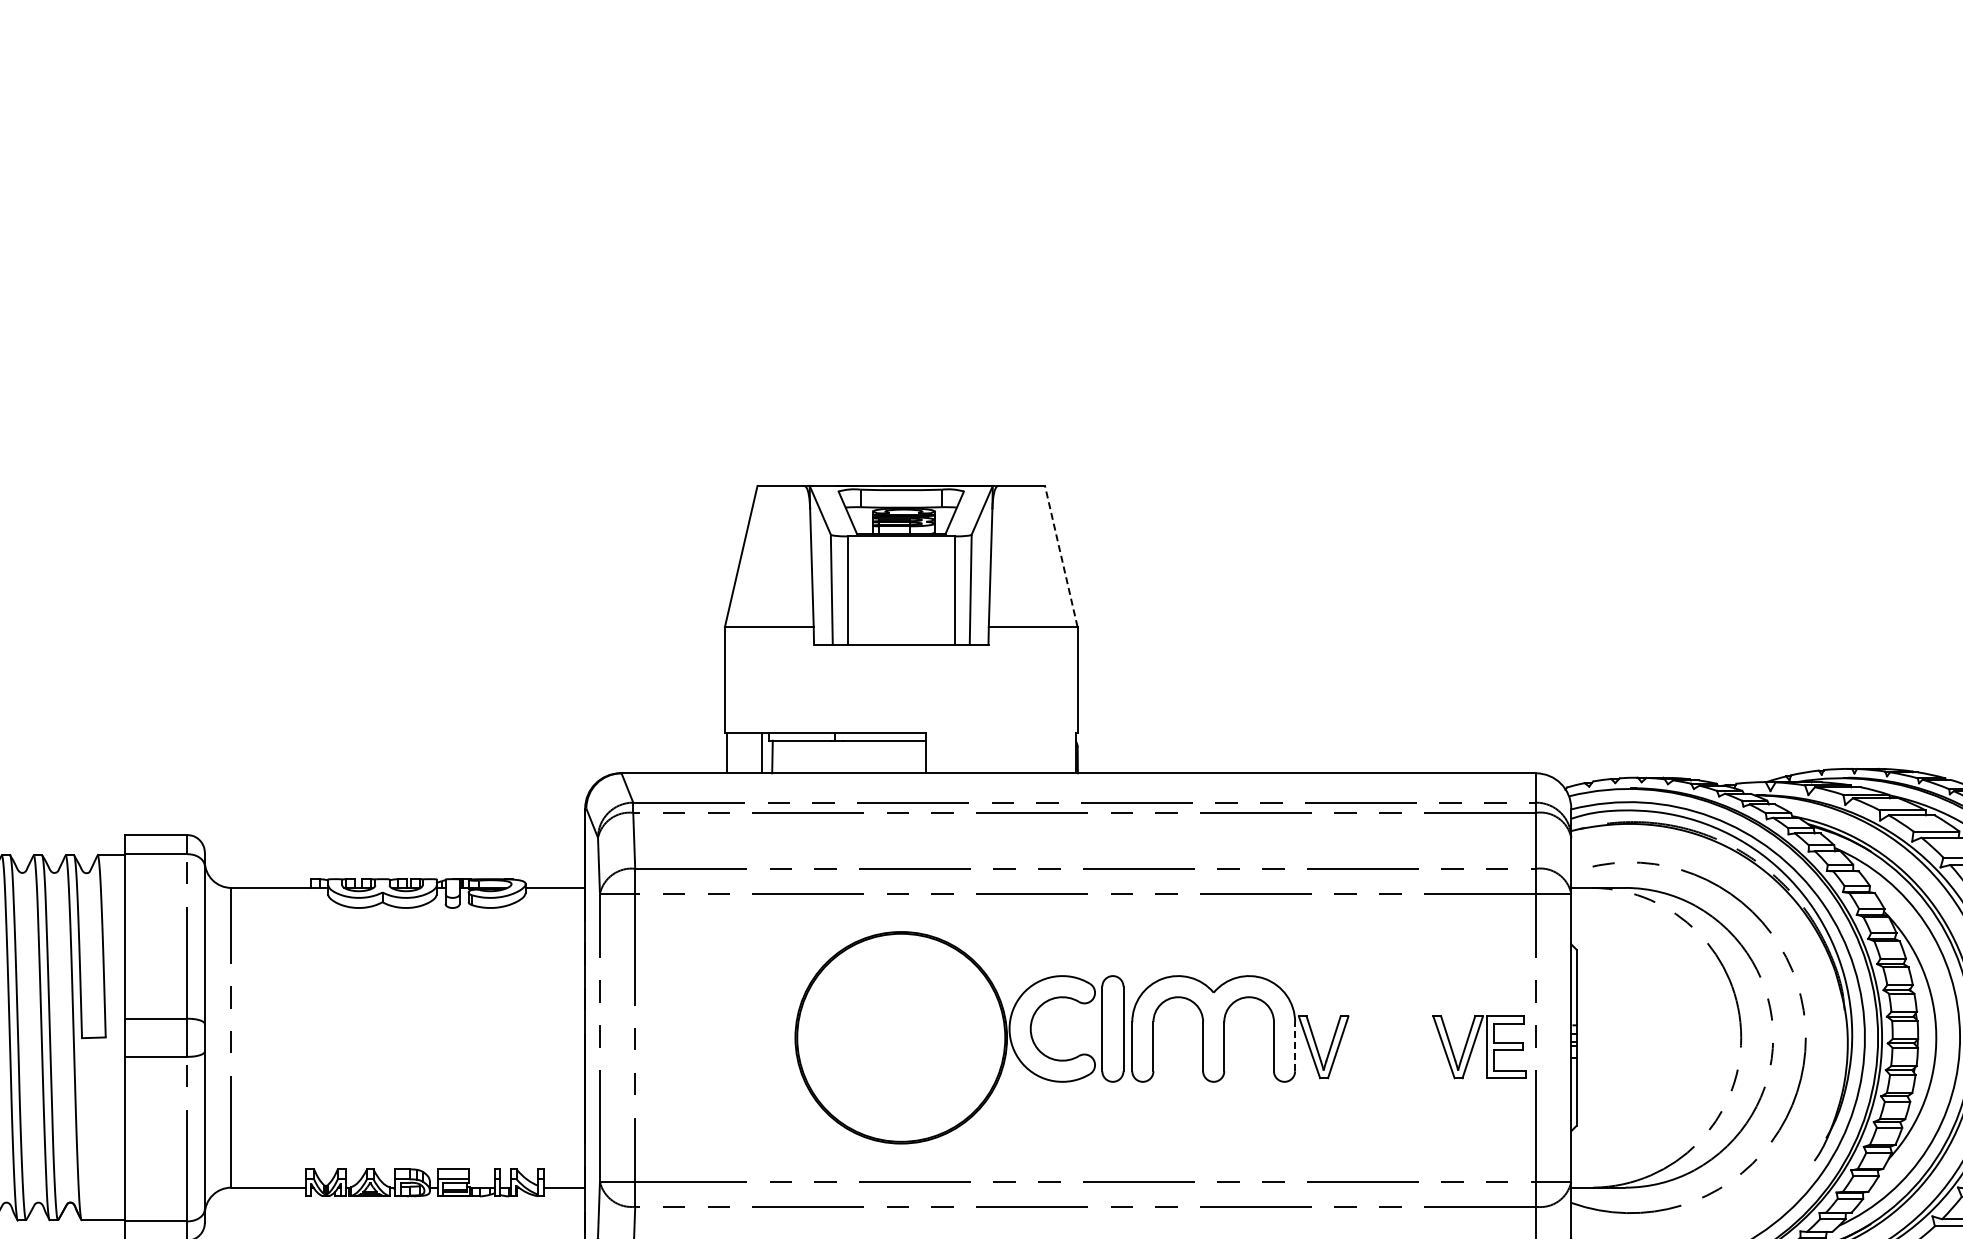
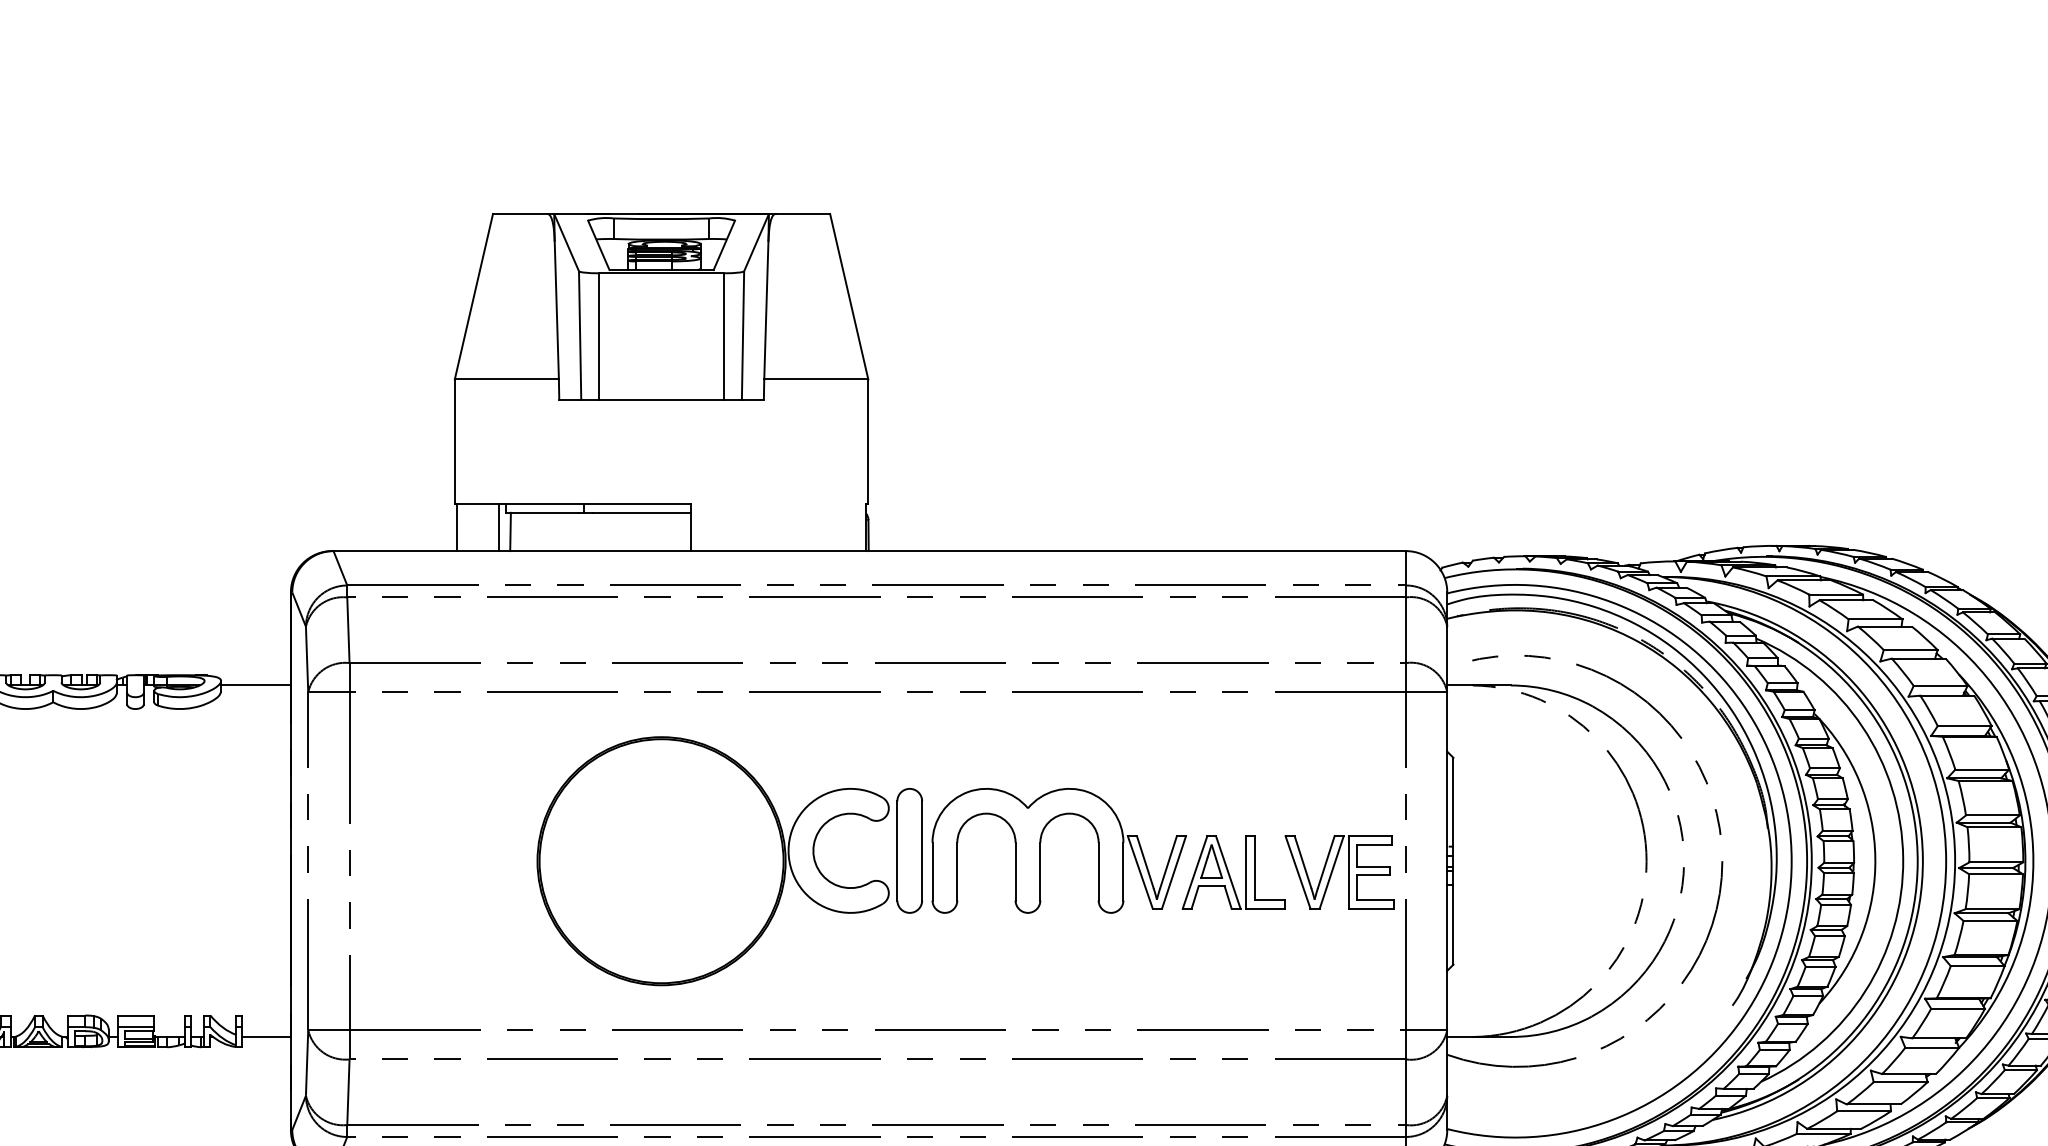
line: (1061, 555) -> (849, 295), dashed -> solid
line: (1295, 1046) -> (1123, 871), dashed -> solid
part: (1388, 1047) -> (1232, 872), added

